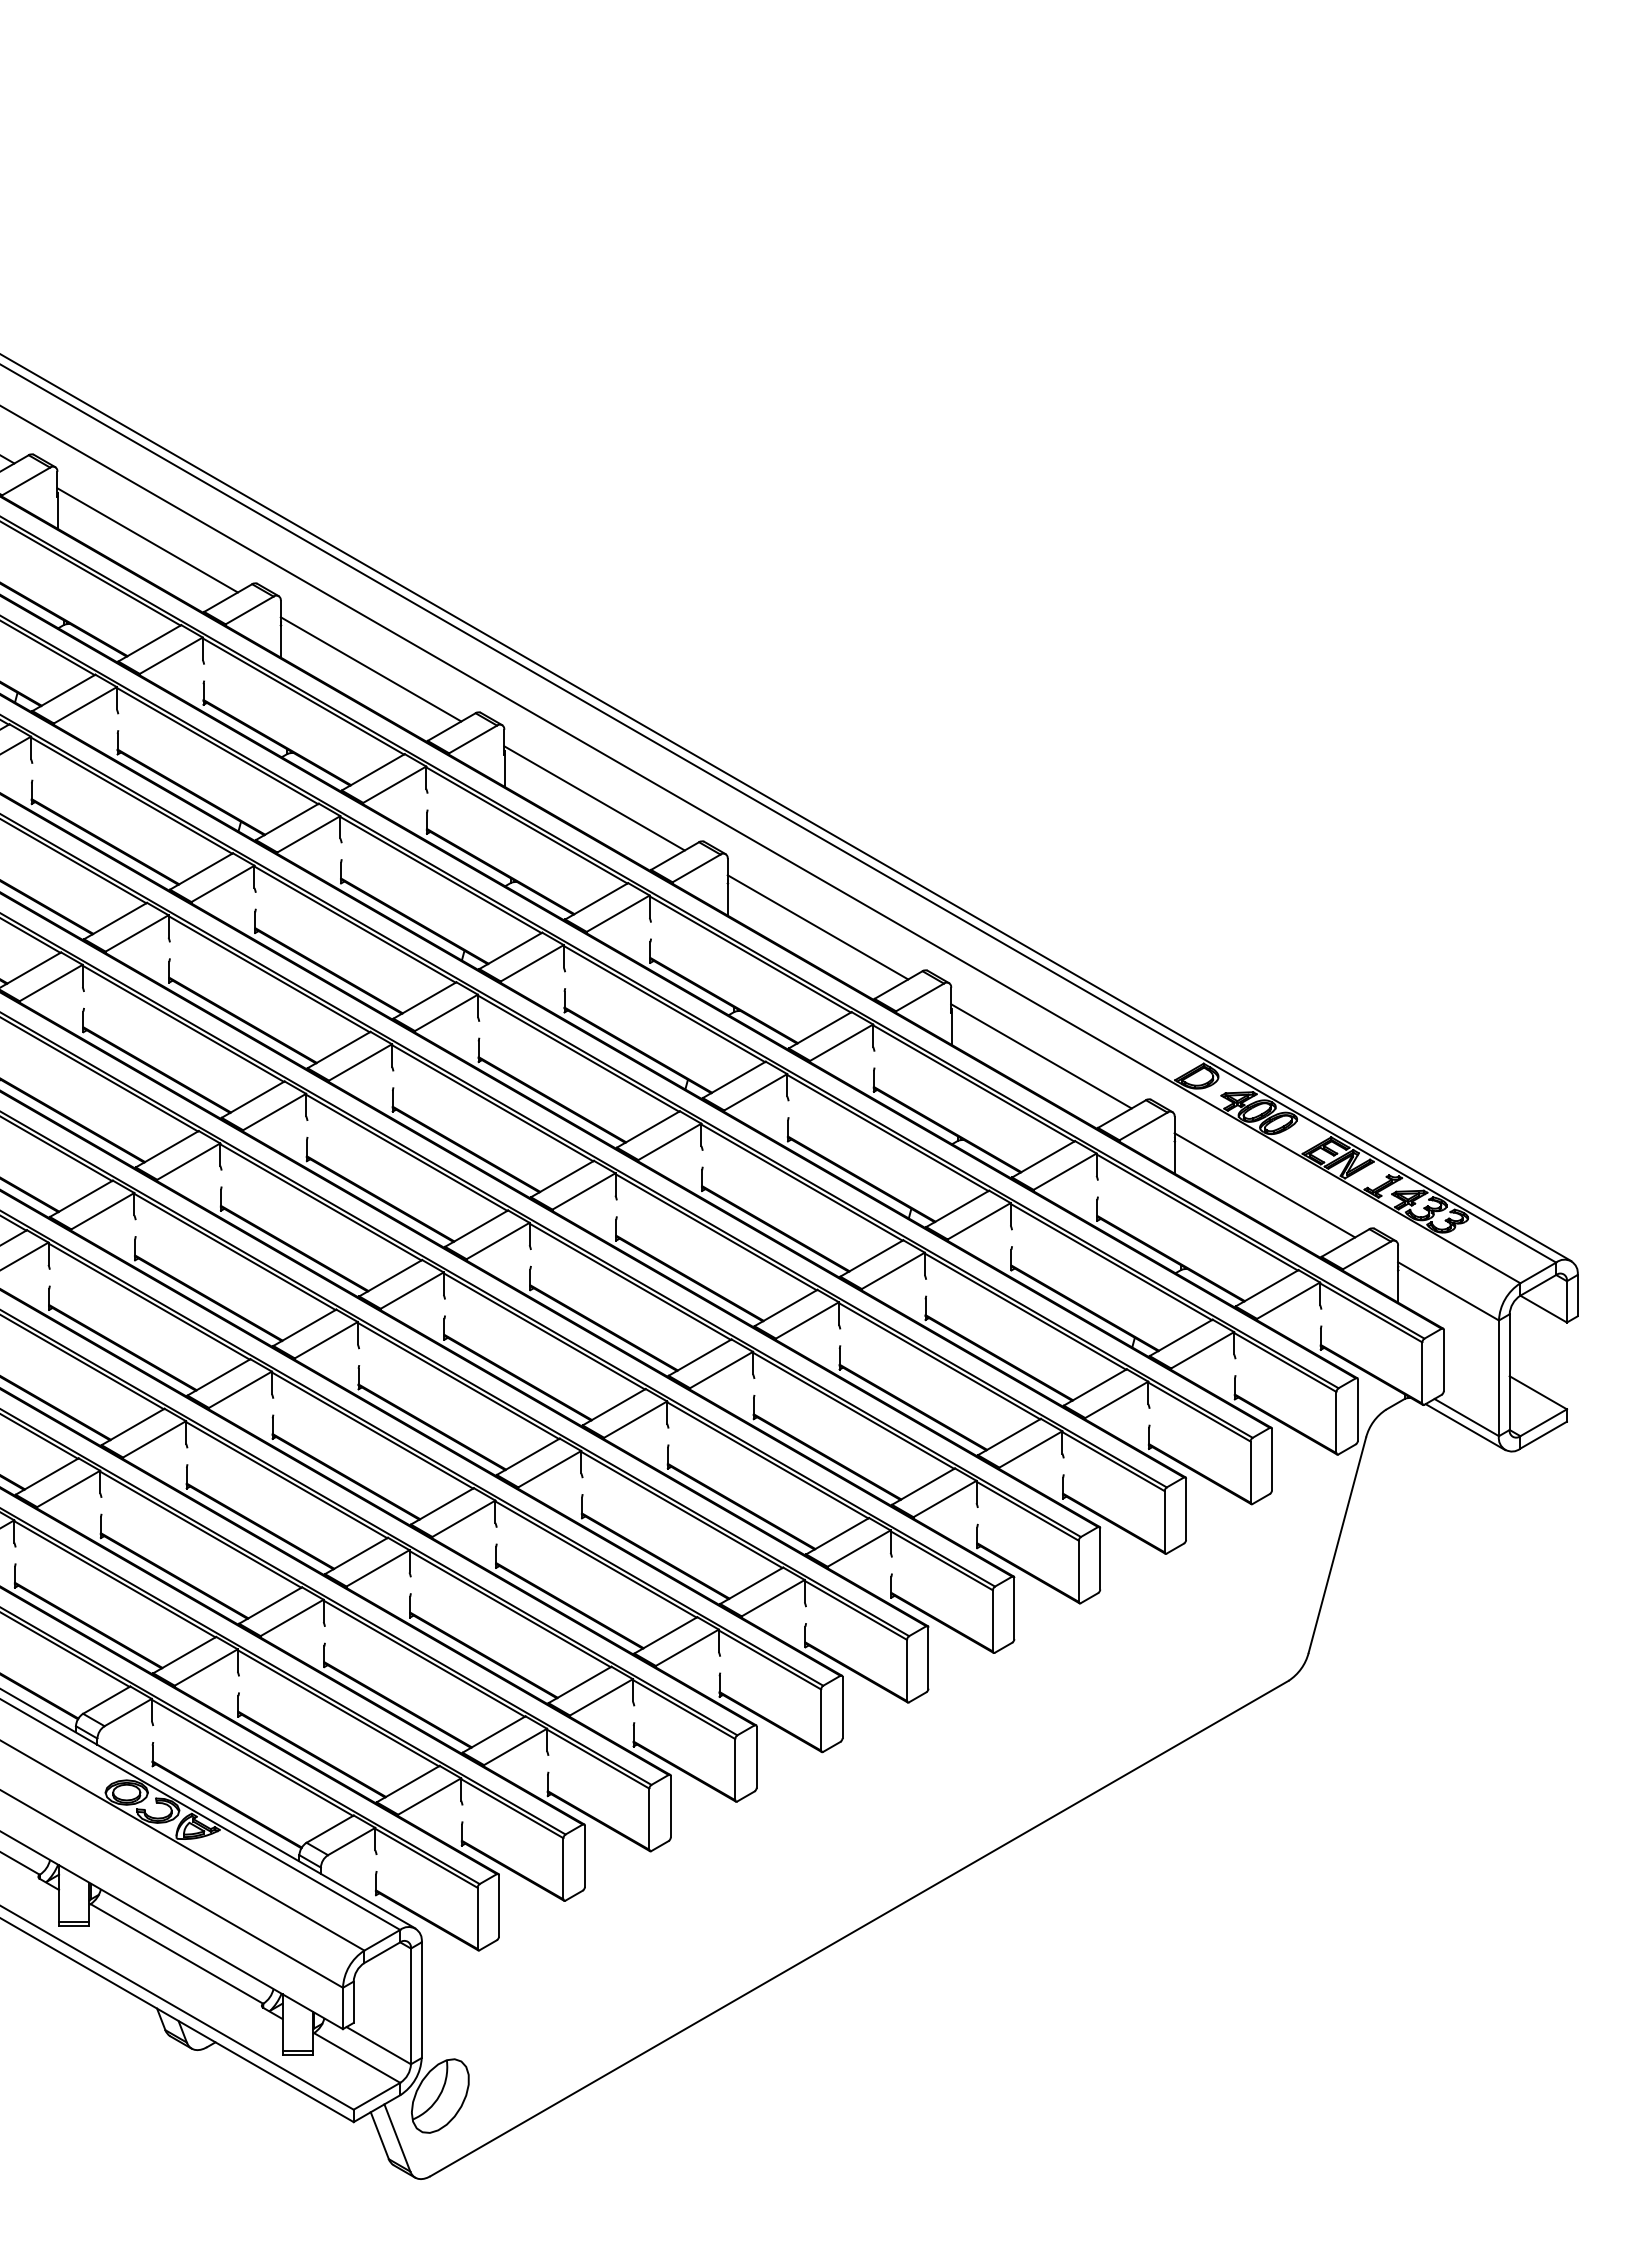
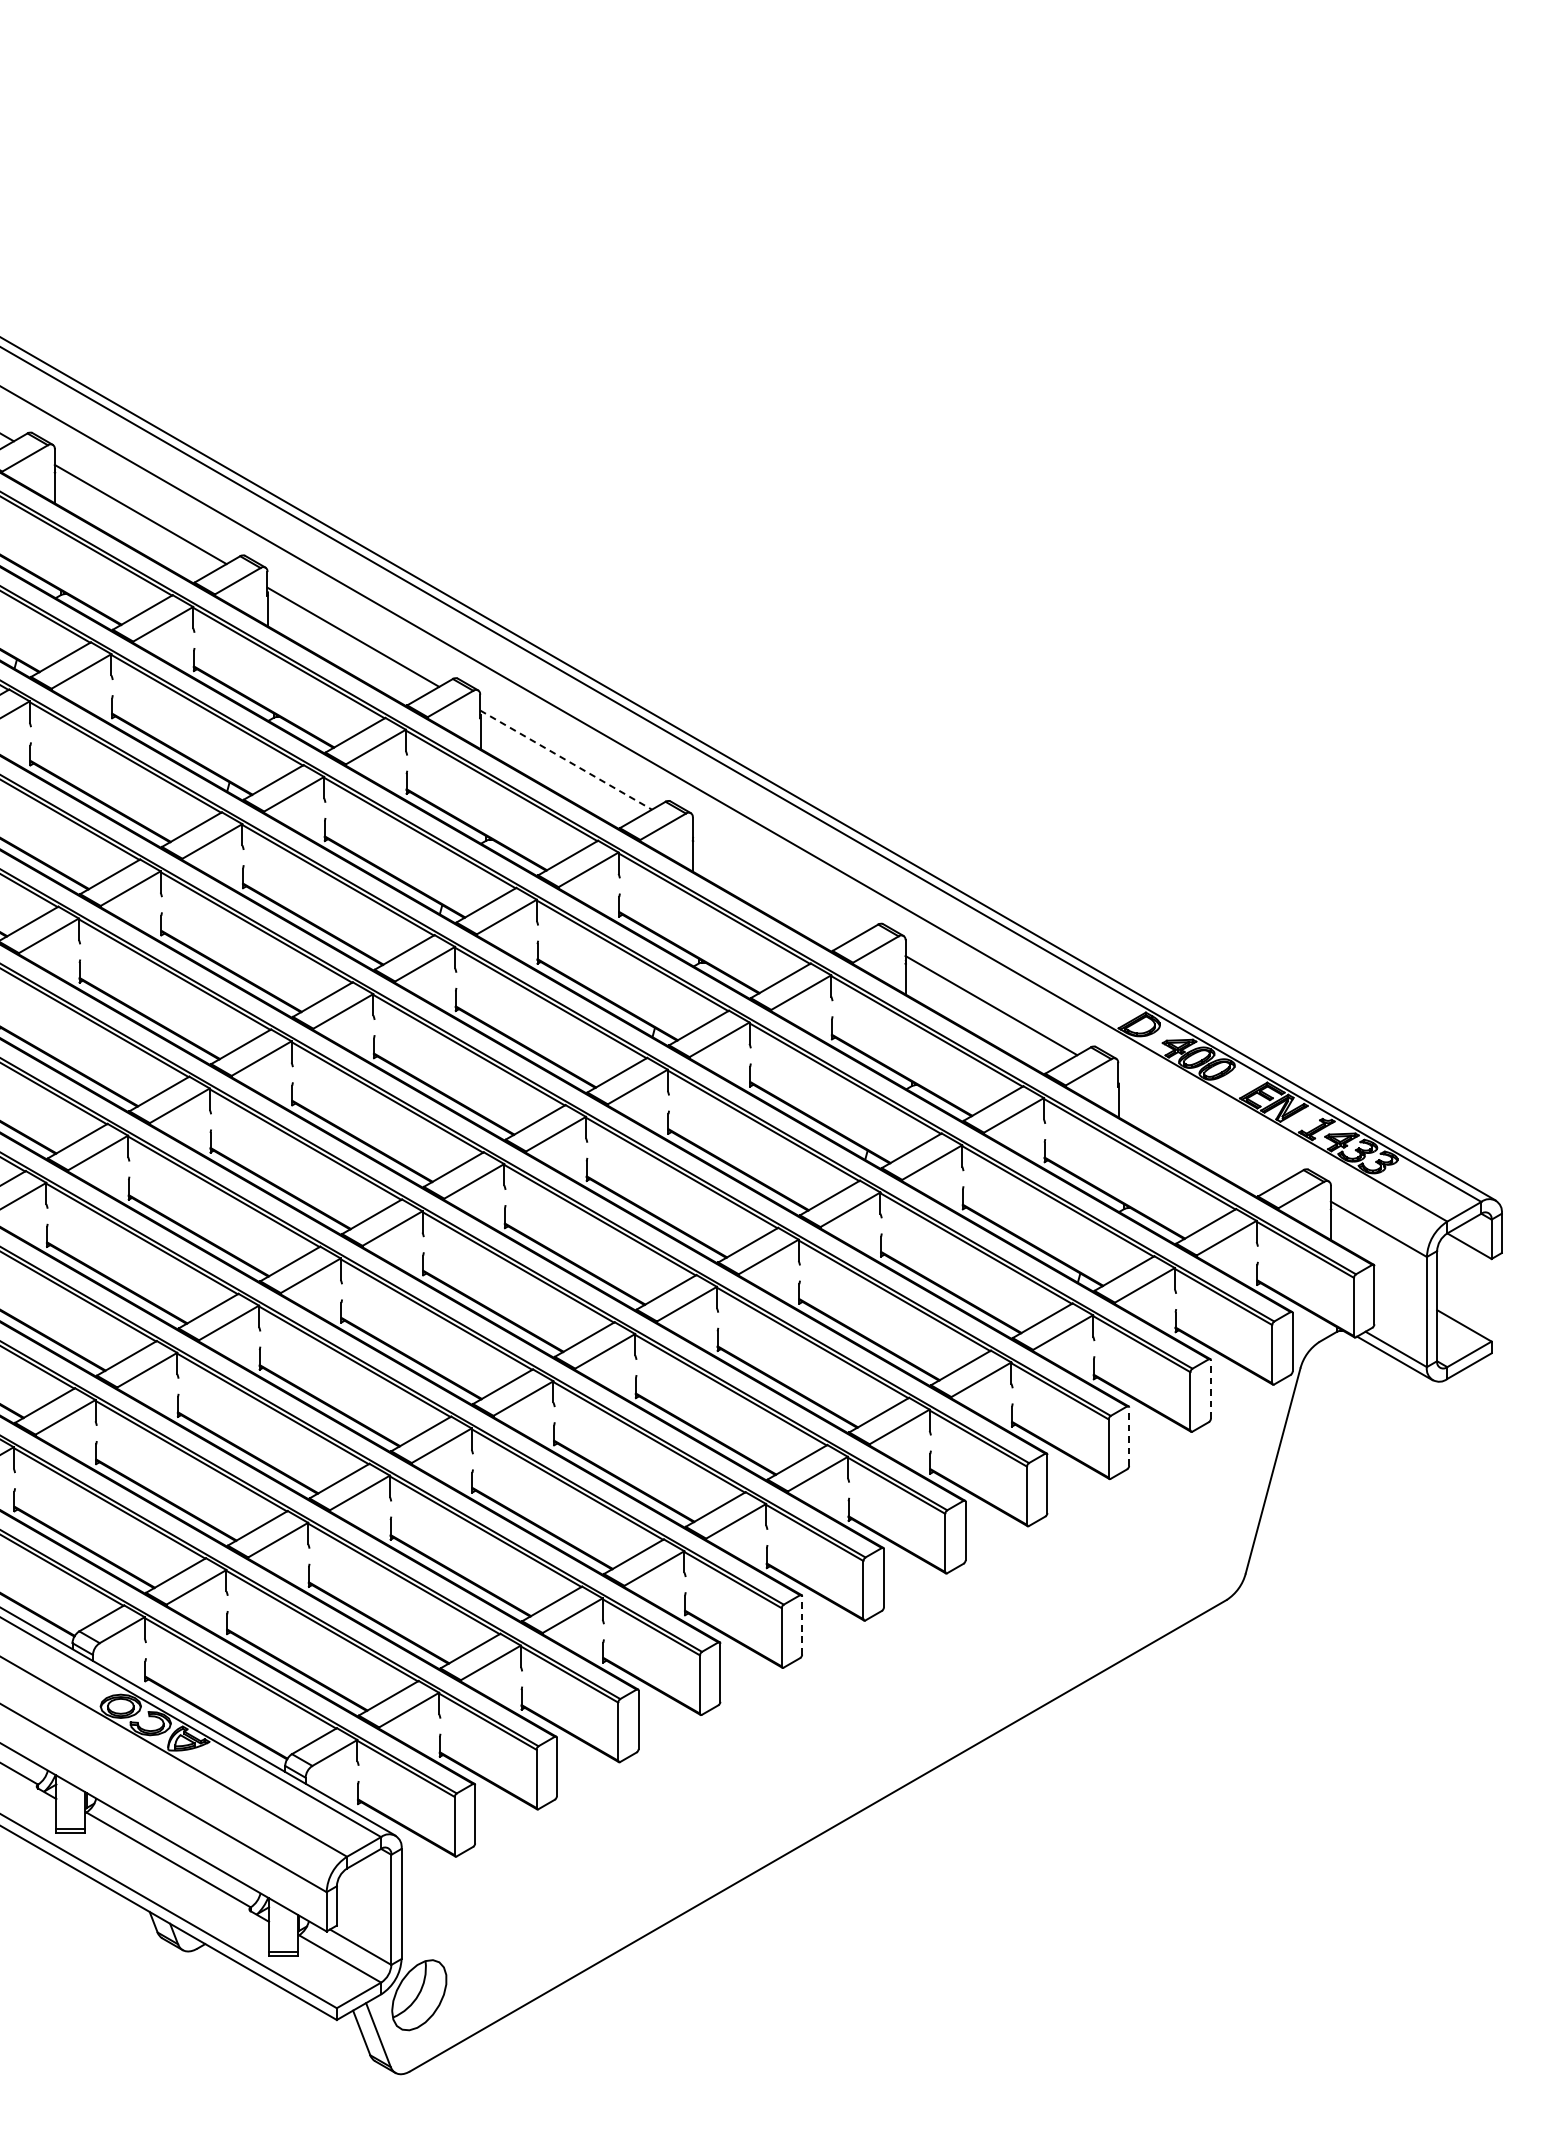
line: (594, 798) -> (566, 760), solid -> dashed
line: (817, 927) -> (778, 882), removed
line: (1264, 1185) -> (1203, 1128), removed
line: (1272, 1459) -> (1211, 1389), solid -> dashed
line: (1186, 1509) -> (1129, 1436), solid -> dashed
line: (842, 1707) -> (802, 1625), solid -> dashed

